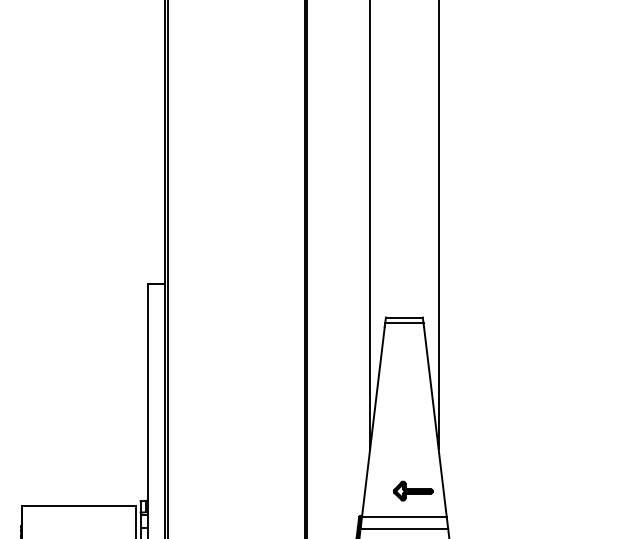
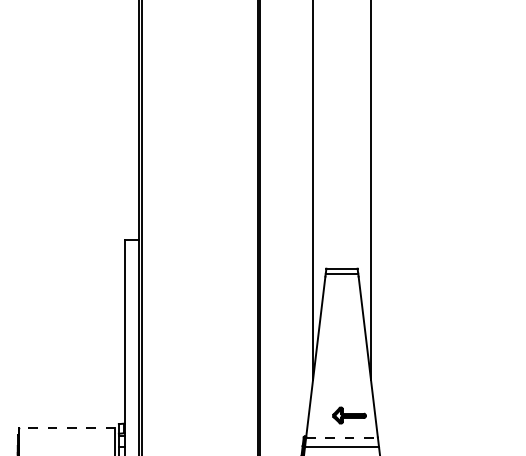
line: (78, 505) -> (66, 427), solid -> dashed
line: (404, 517) -> (342, 437), solid -> dashed

